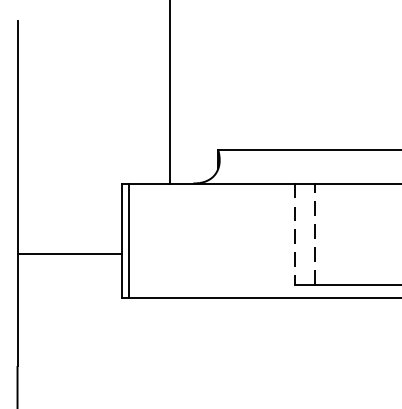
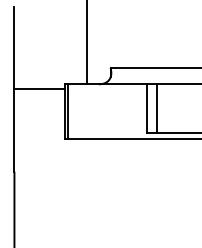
line: (316, 234) -> (157, 108), dashed -> solid
line: (295, 236) -> (147, 109), dashed -> solid
line: (69, 254) -> (39, 89), moved

